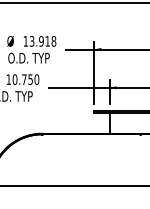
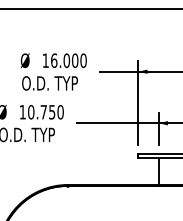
text: (42, 41) -> (68, 60), 13.918 -> 16.000

